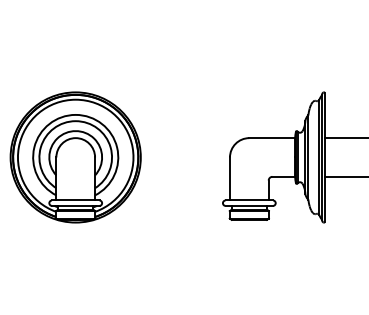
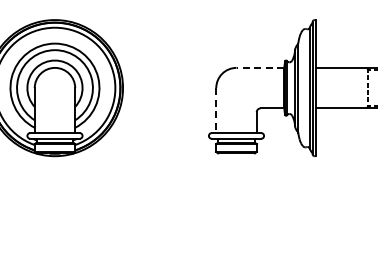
line: (272, 138) -> (260, 68), solid -> dashed
line: (229, 179) -> (215, 111), solid -> dashed

